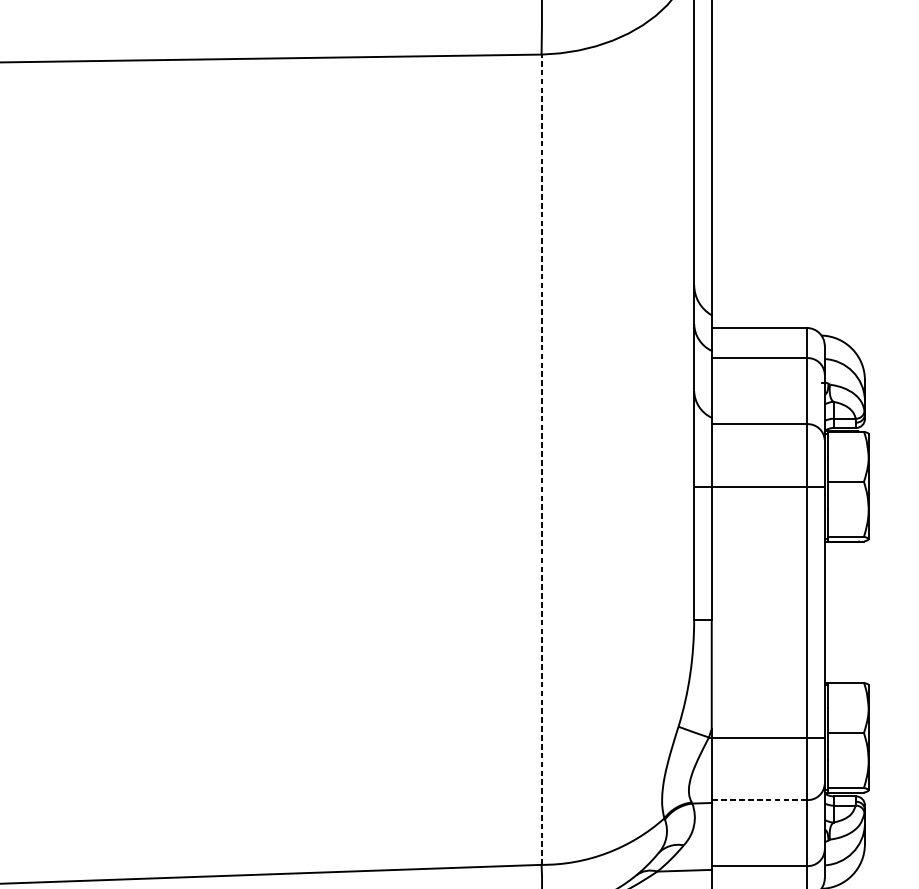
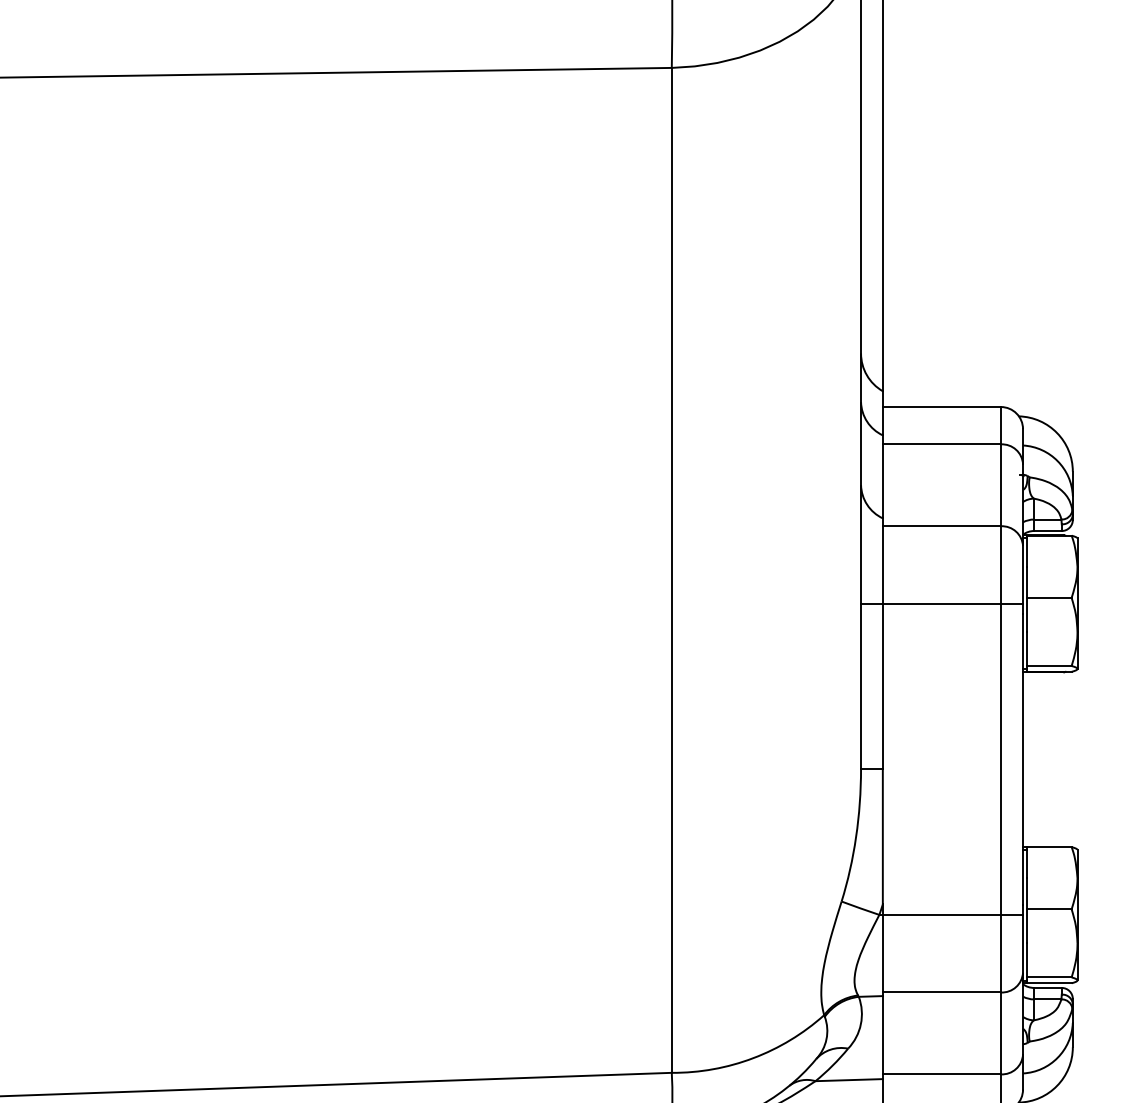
line: (541, 459) -> (671, 569), dashed -> solid
line: (759, 800) -> (941, 992), dashed -> solid

